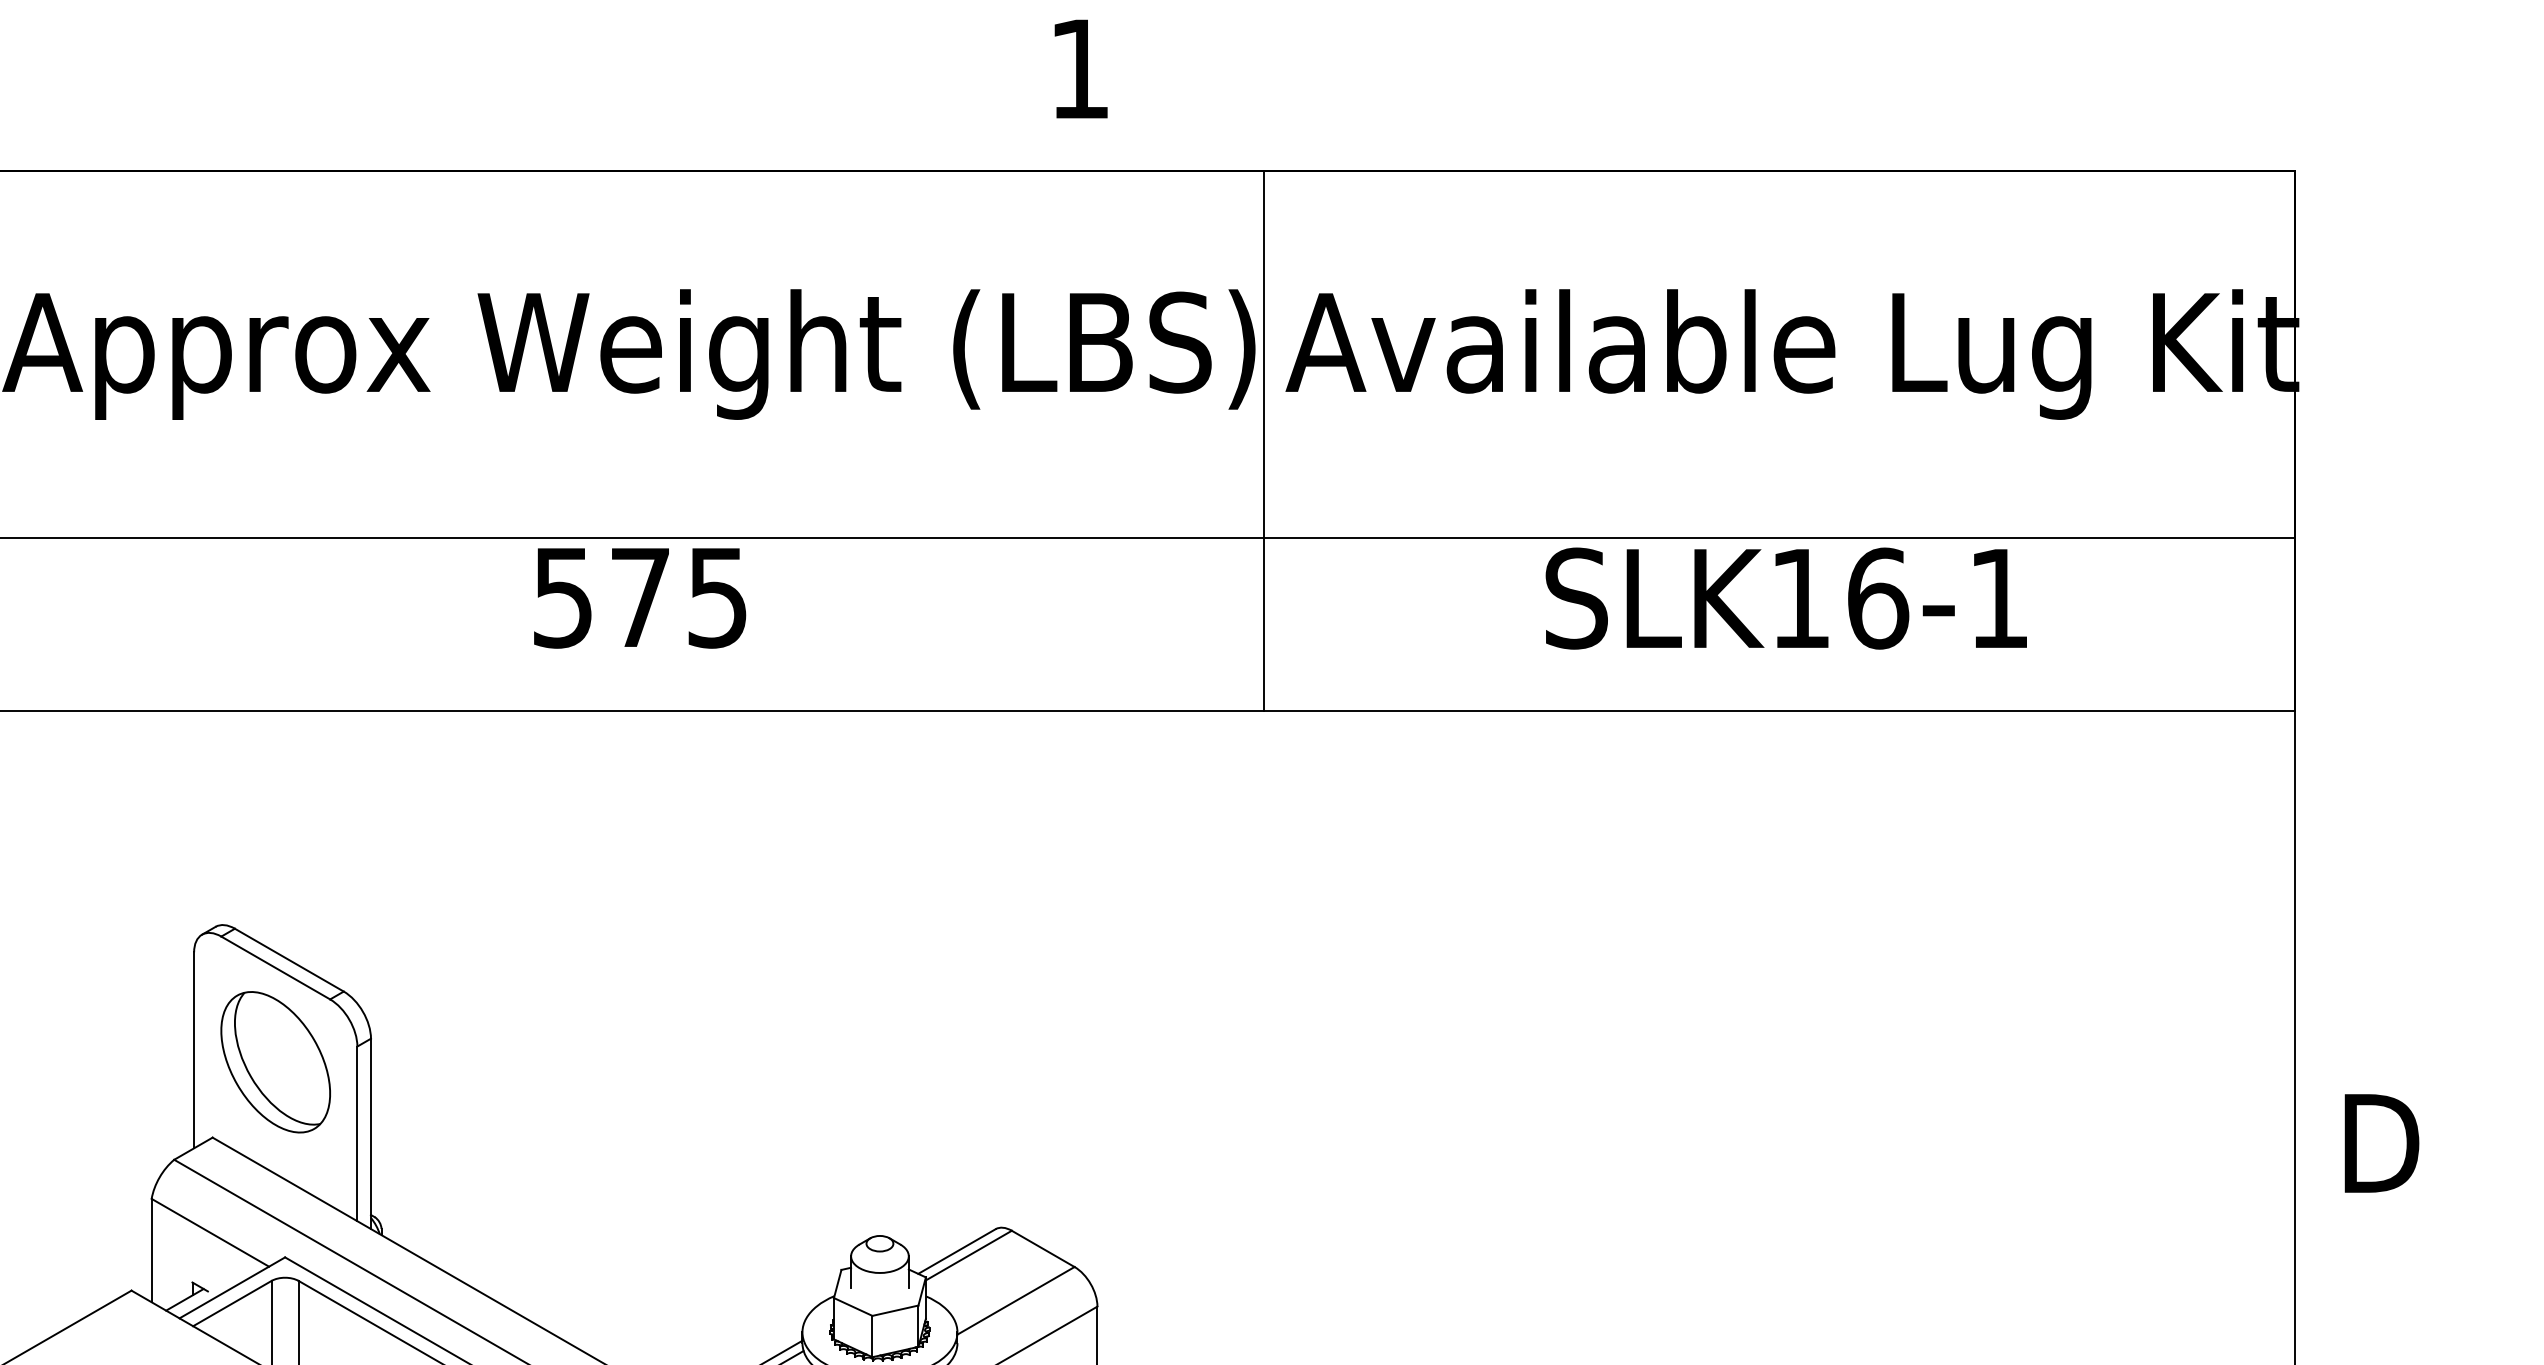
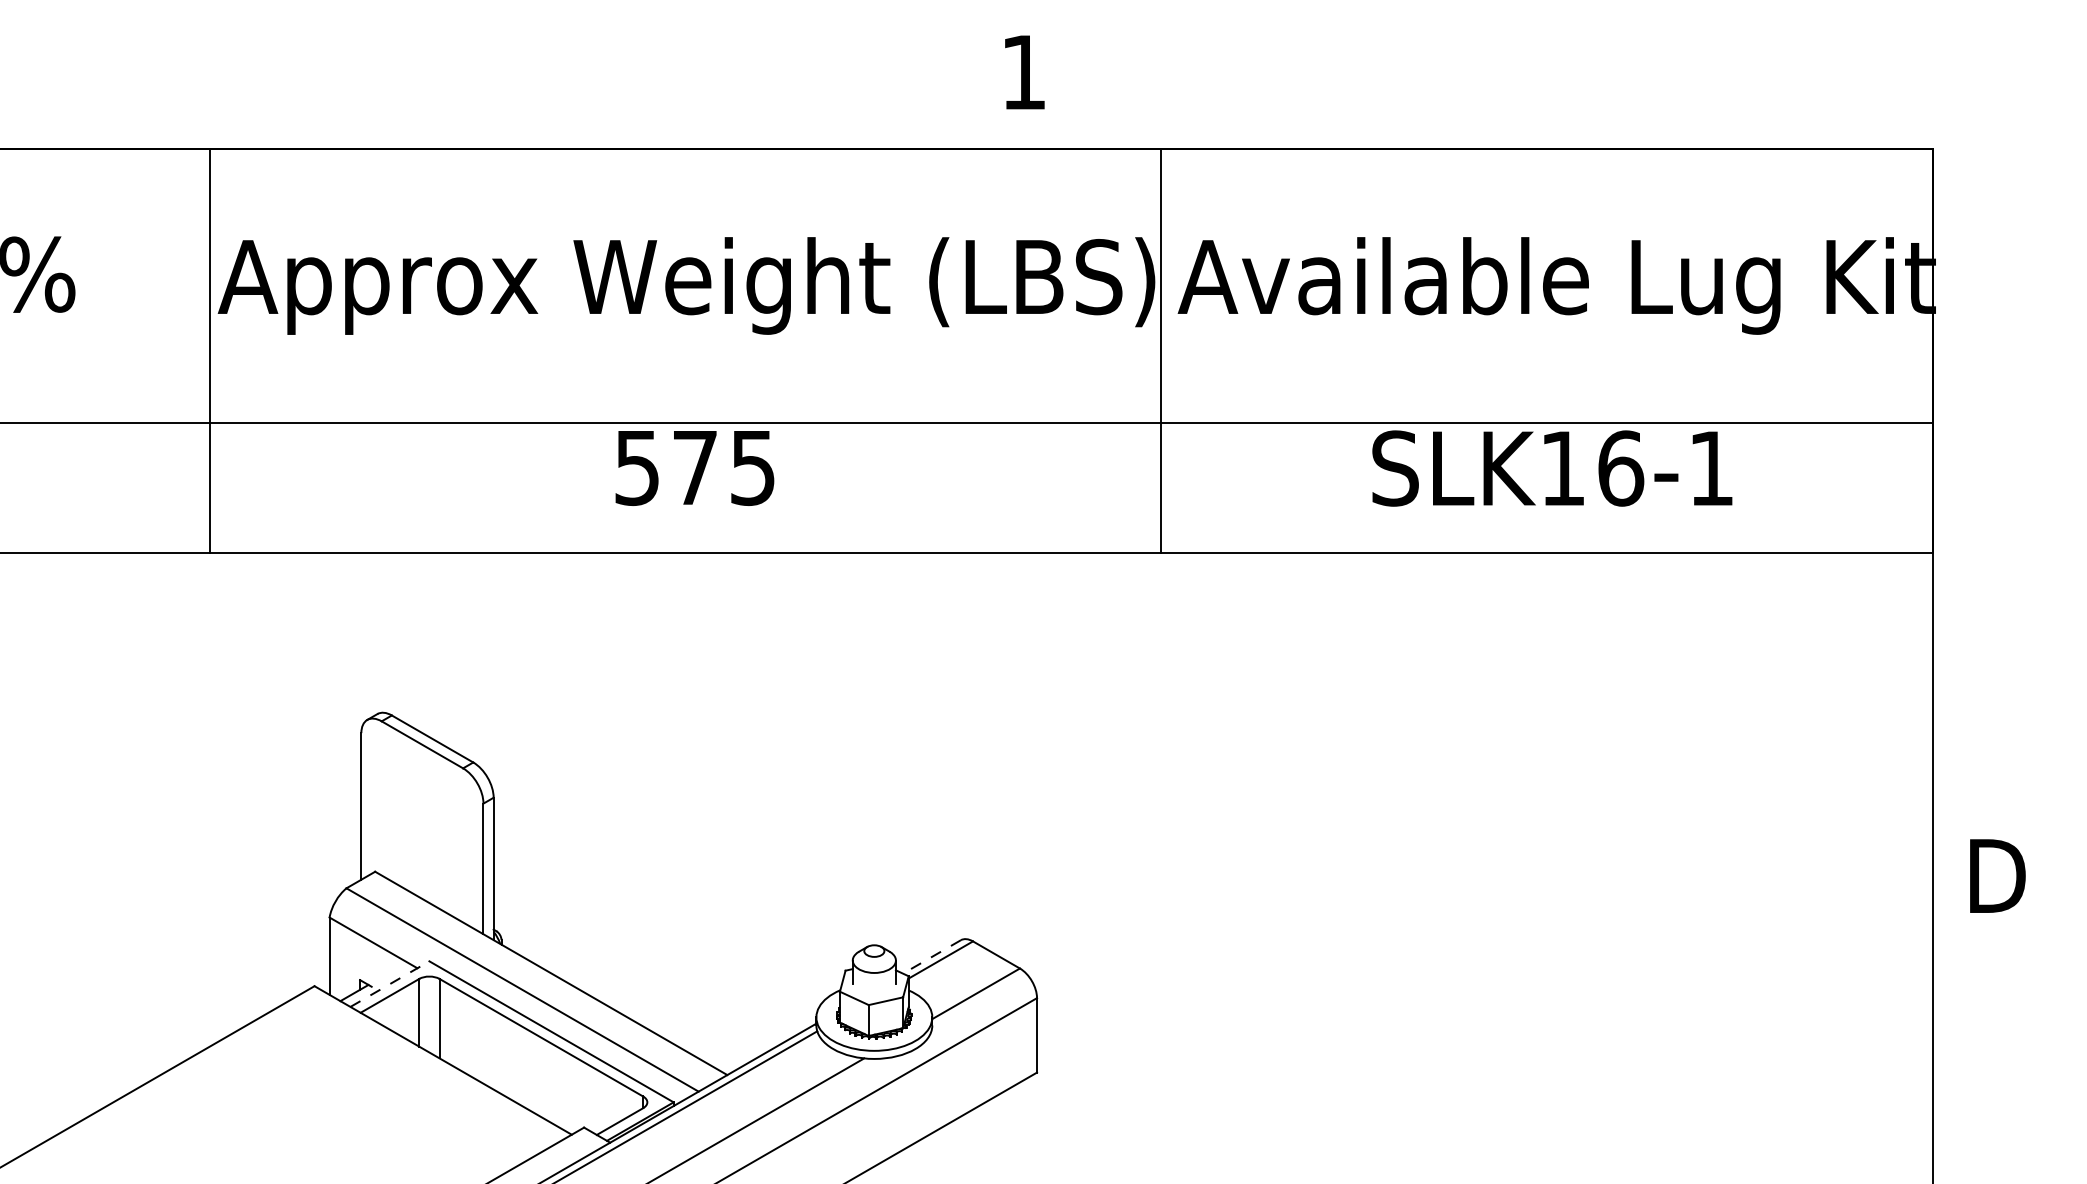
part: (274, 1061) -> (421, 814), removed
line: (956, 1252) -> (931, 957), solid -> dashed
line: (231, 1288) -> (389, 984), solid -> dashed

